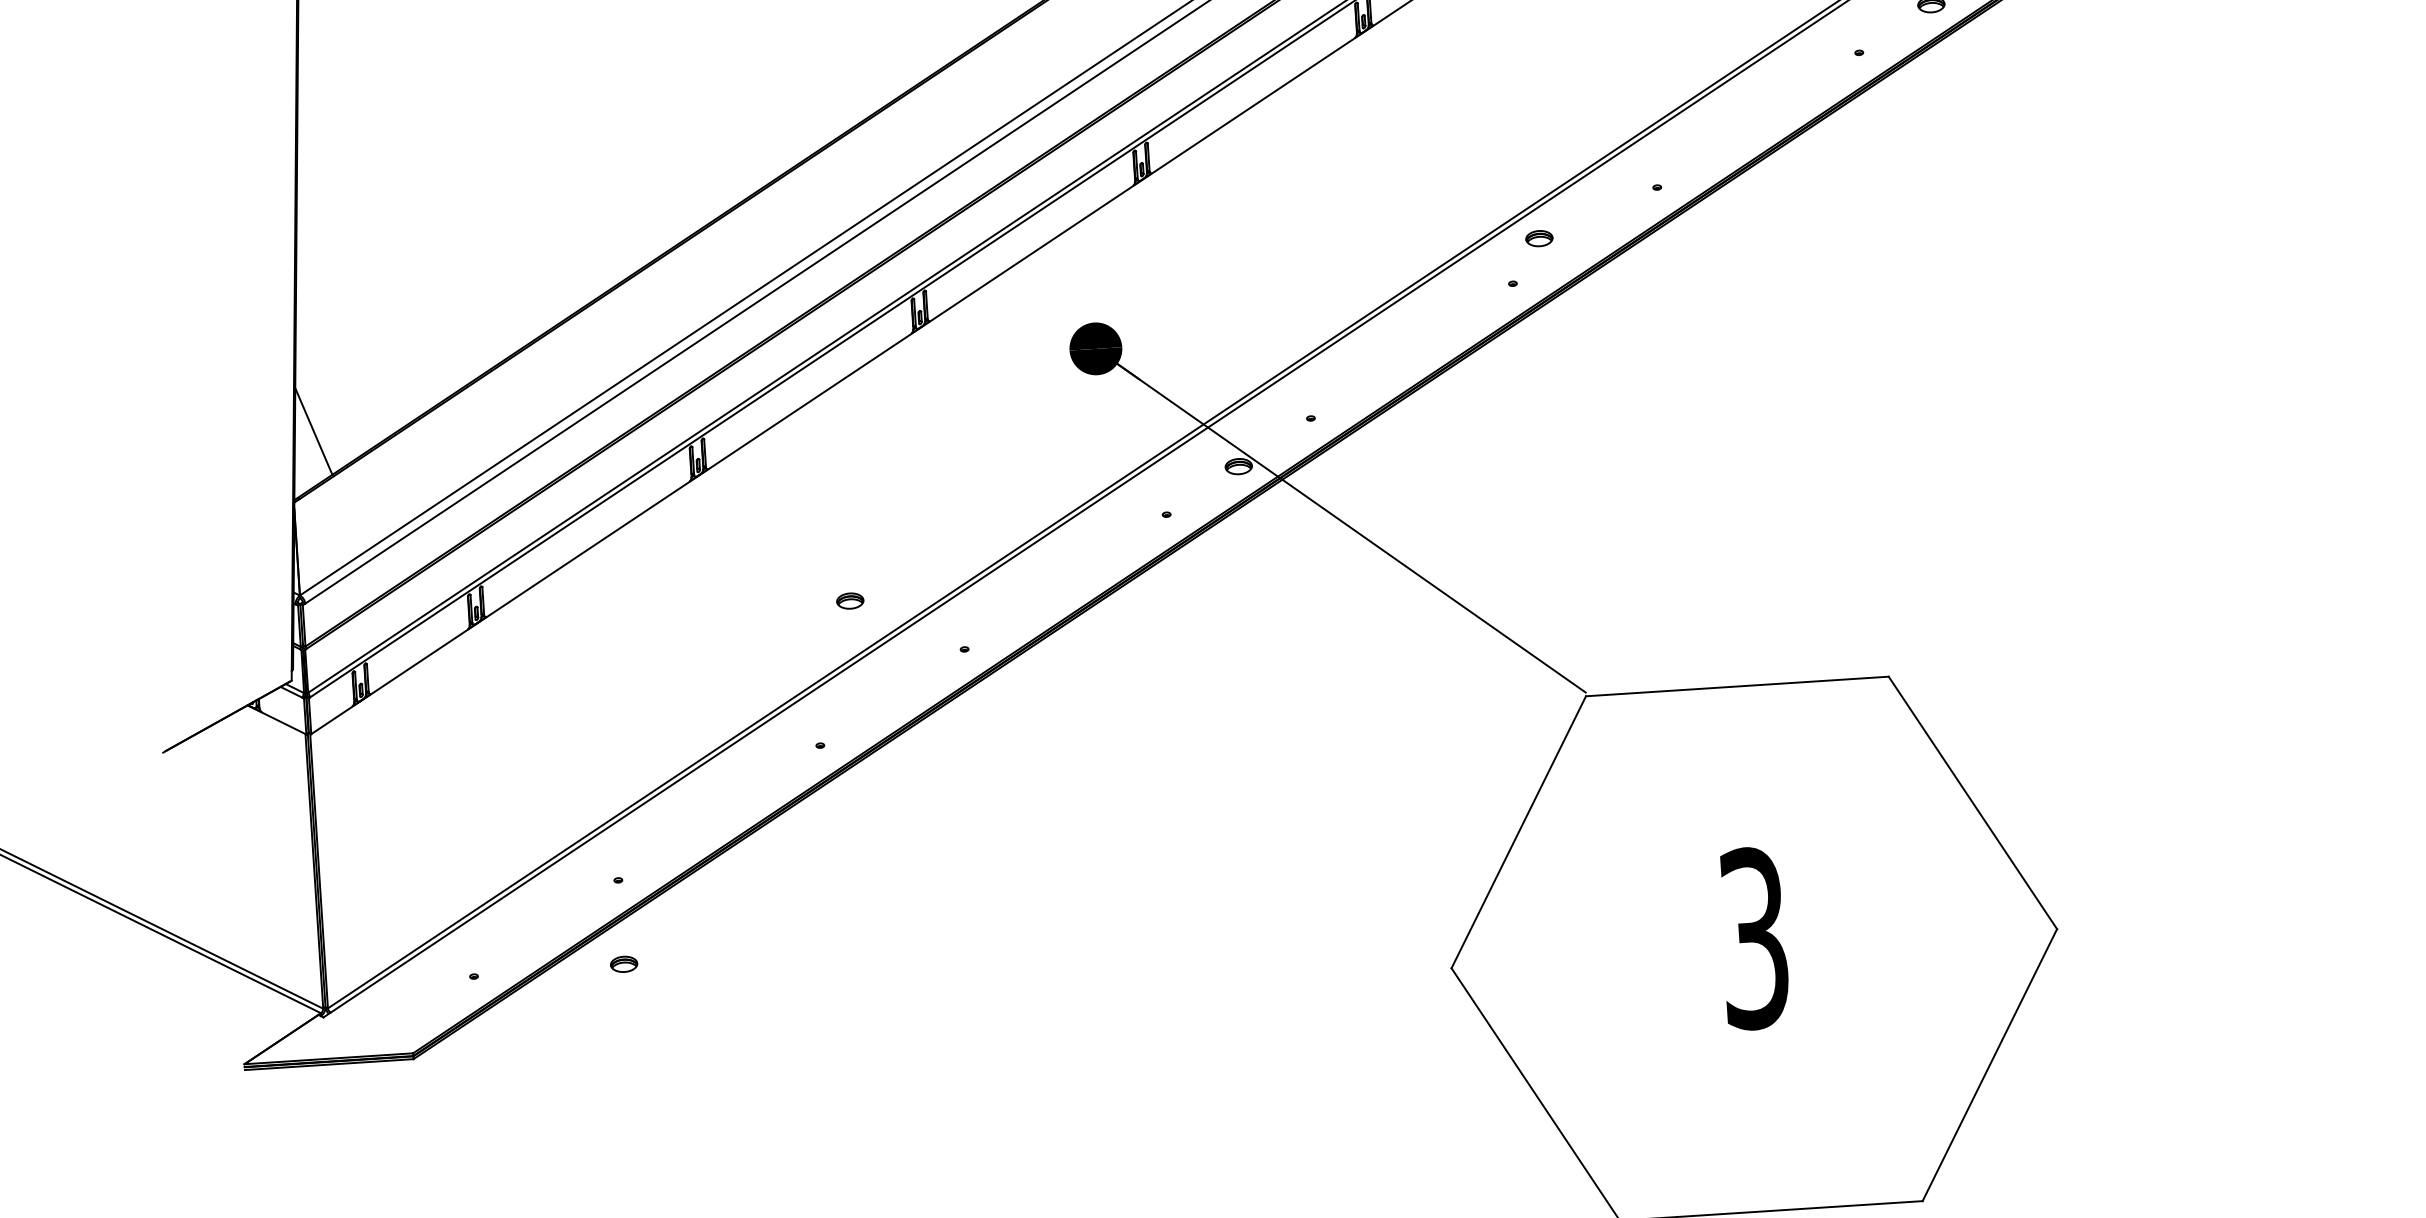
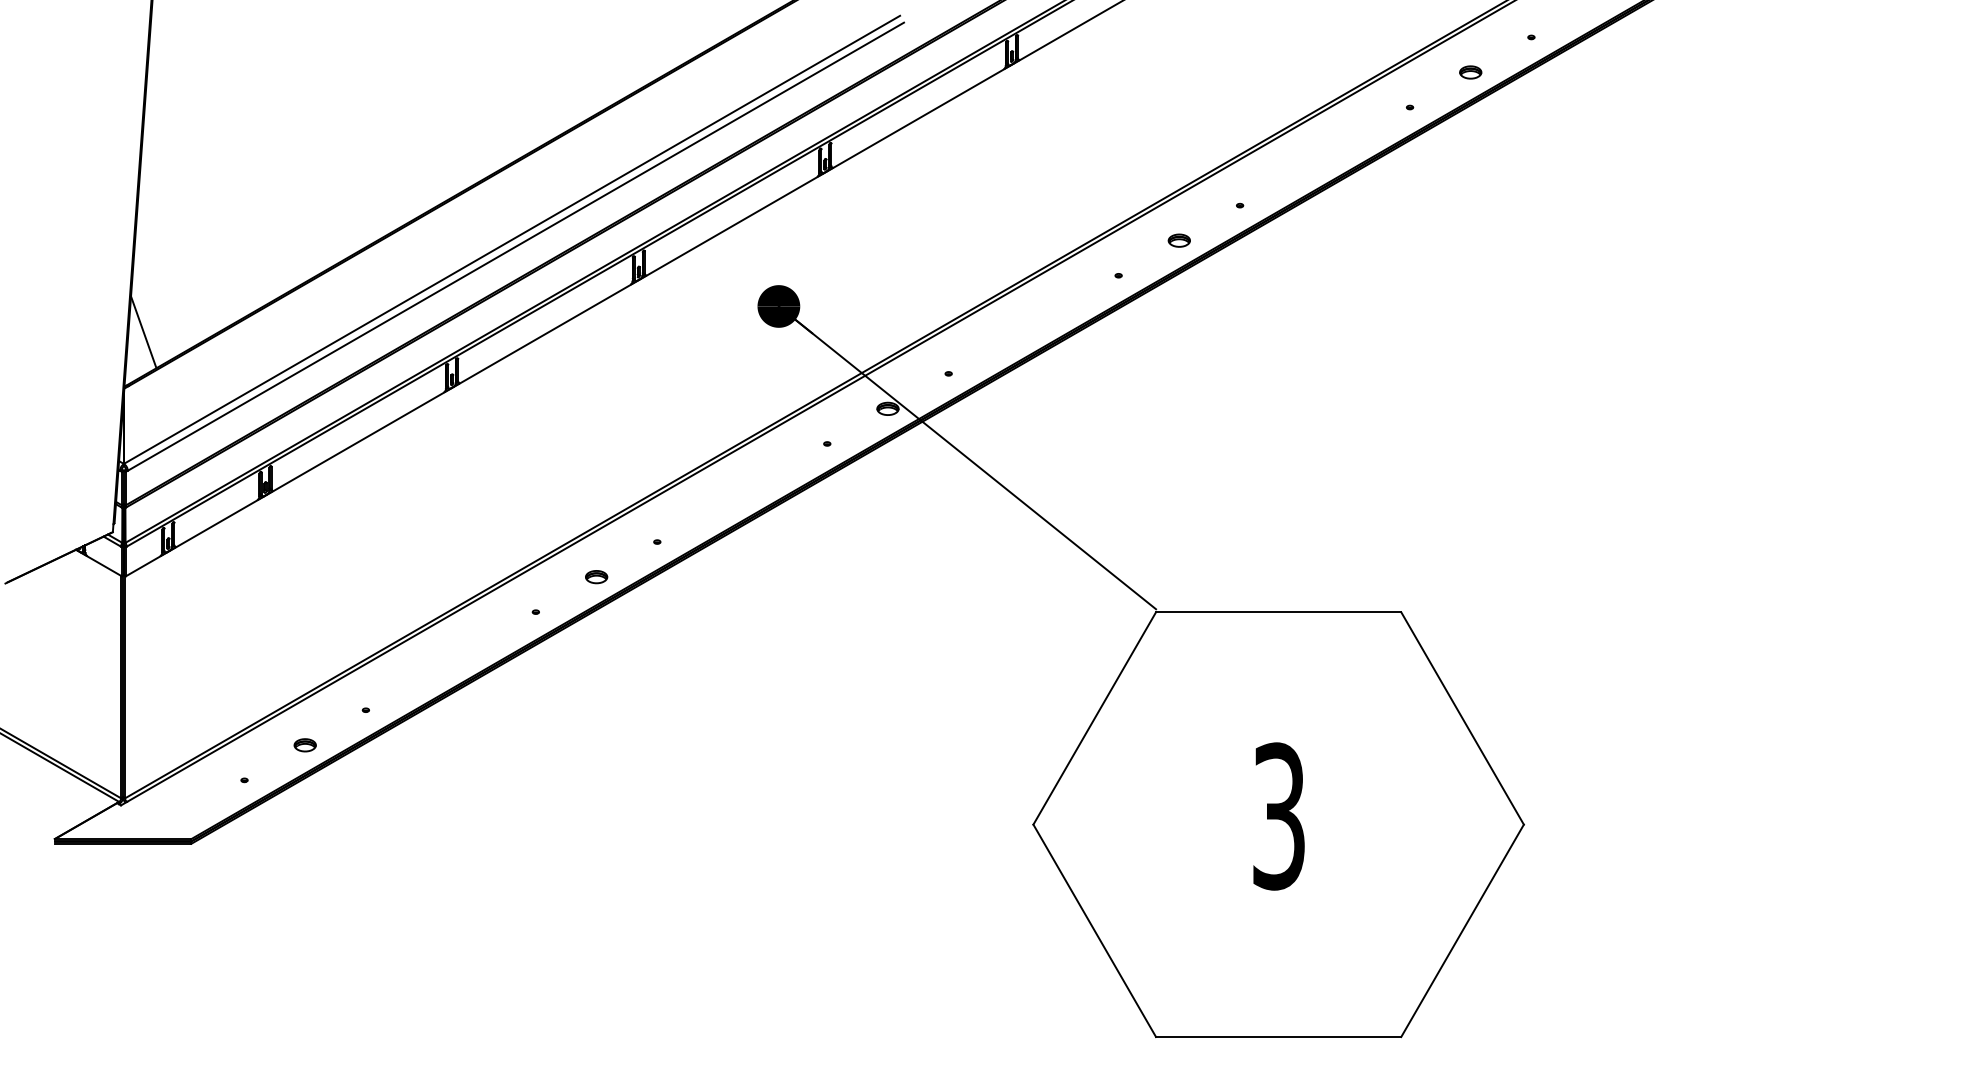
part: (1538, 238) -> (1178, 240), moved
part: (850, 601) -> (596, 577), moved
part: (623, 964) -> (304, 745), moved

